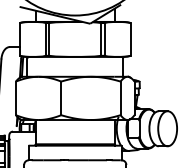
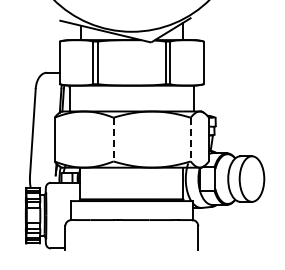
line: (61, 98) -> (113, 139), solid -> dashed
line: (120, 98) -> (190, 139), solid -> dashed

